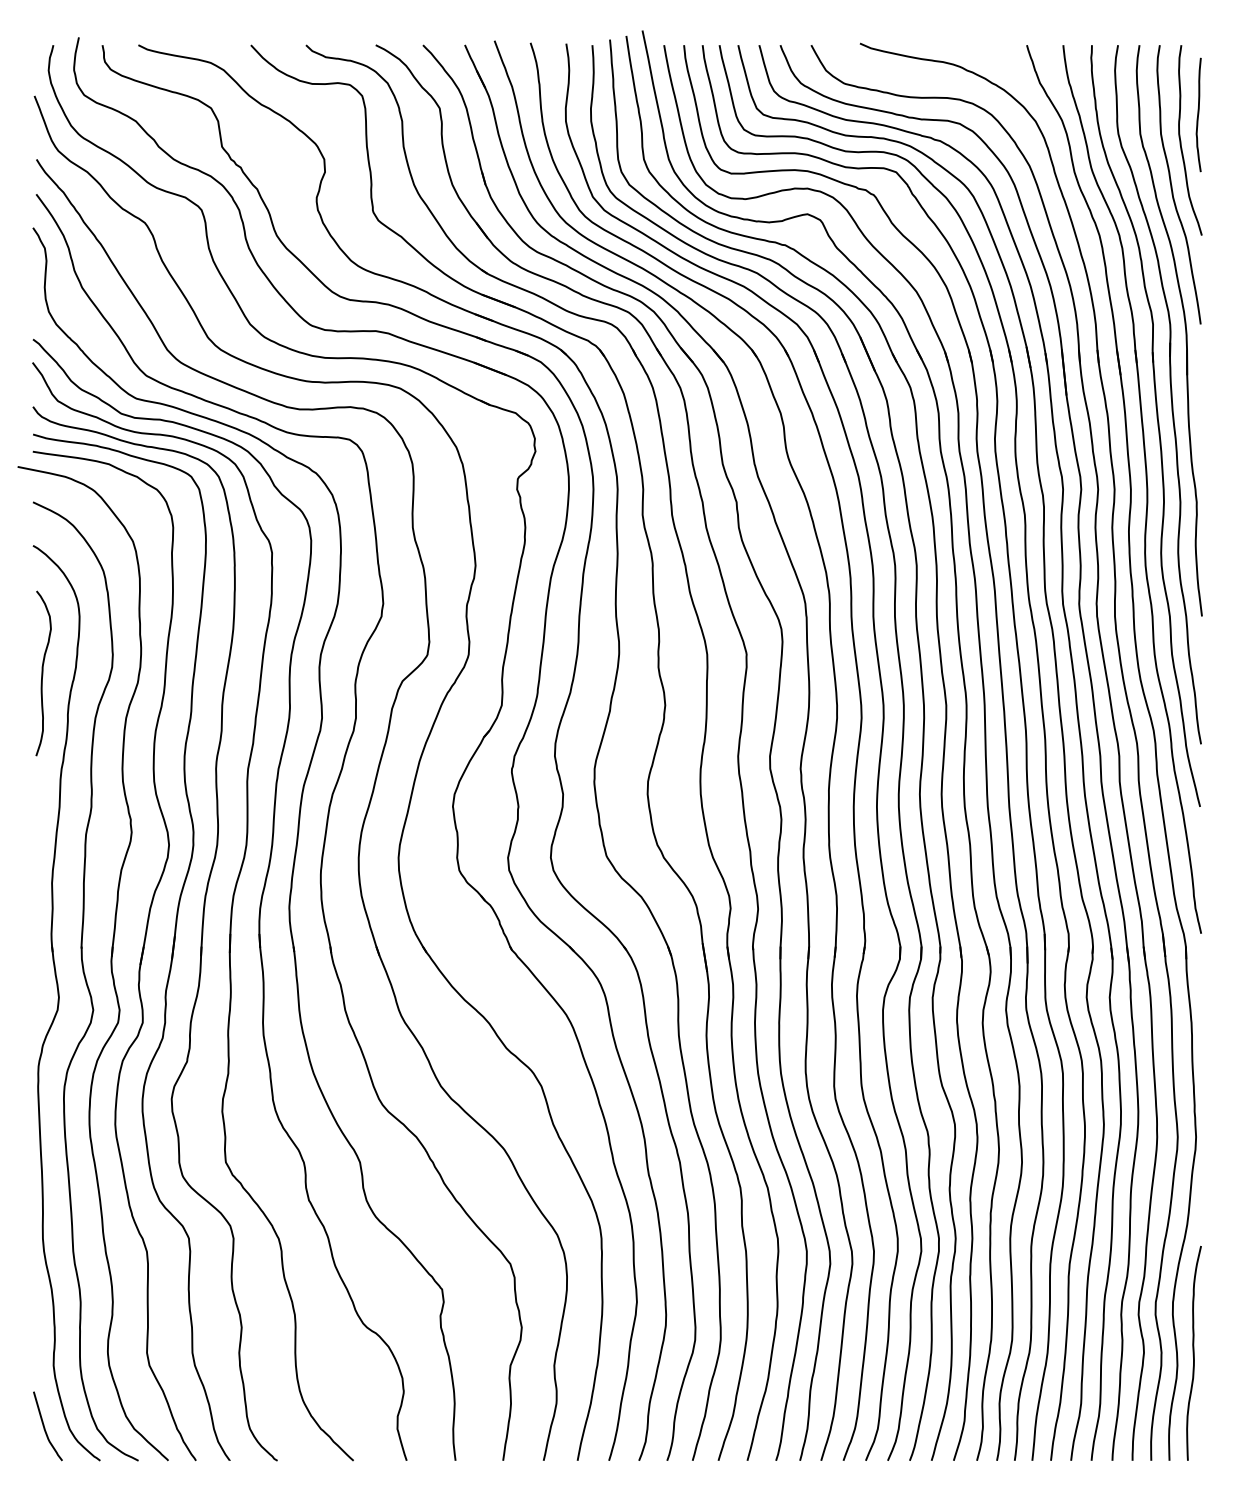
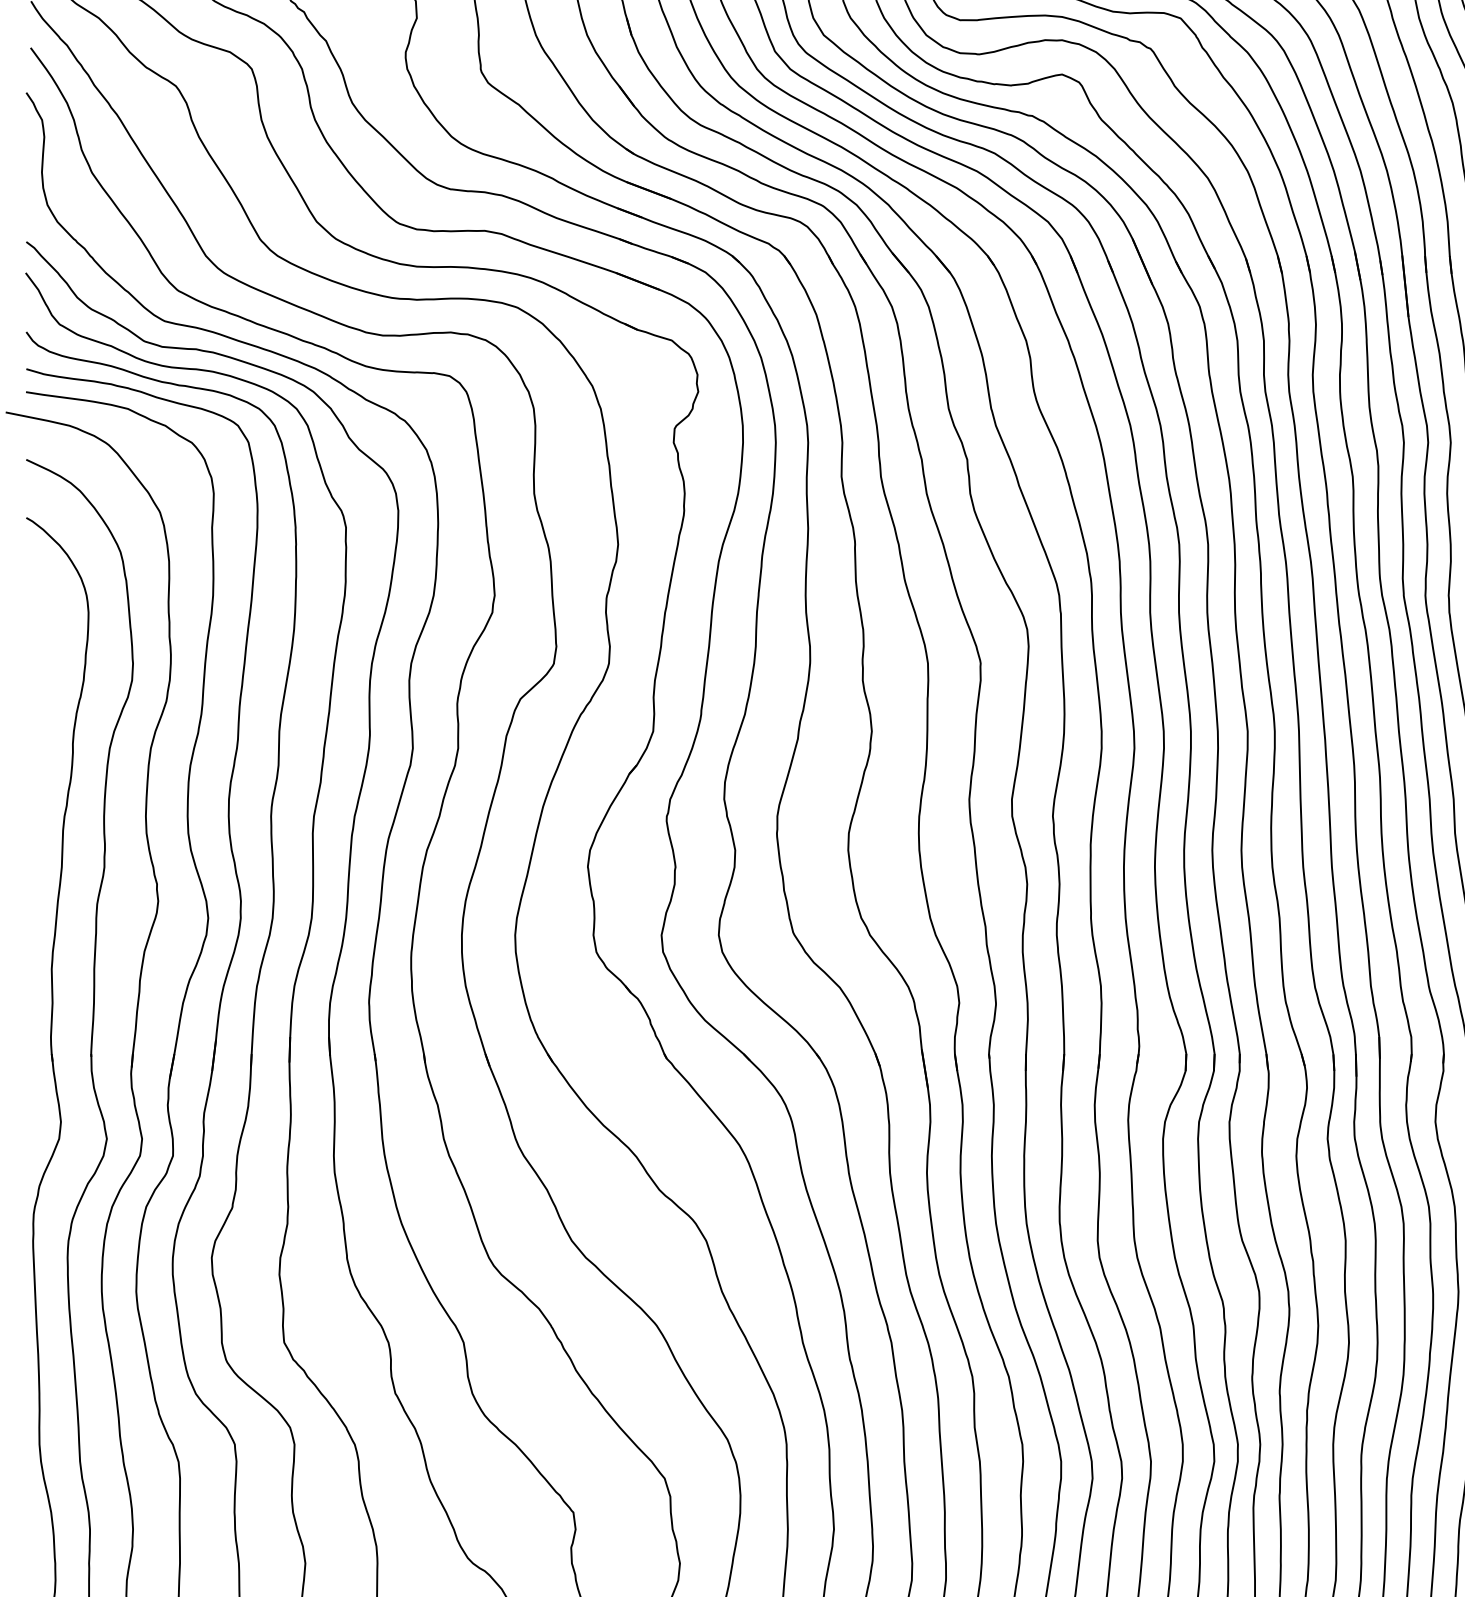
curve: (43, 673) -> (40, 688), removed

